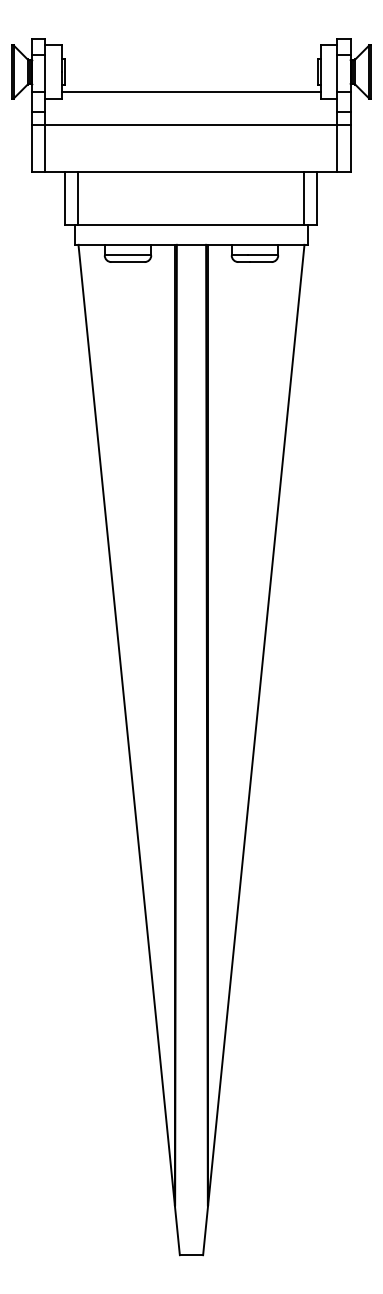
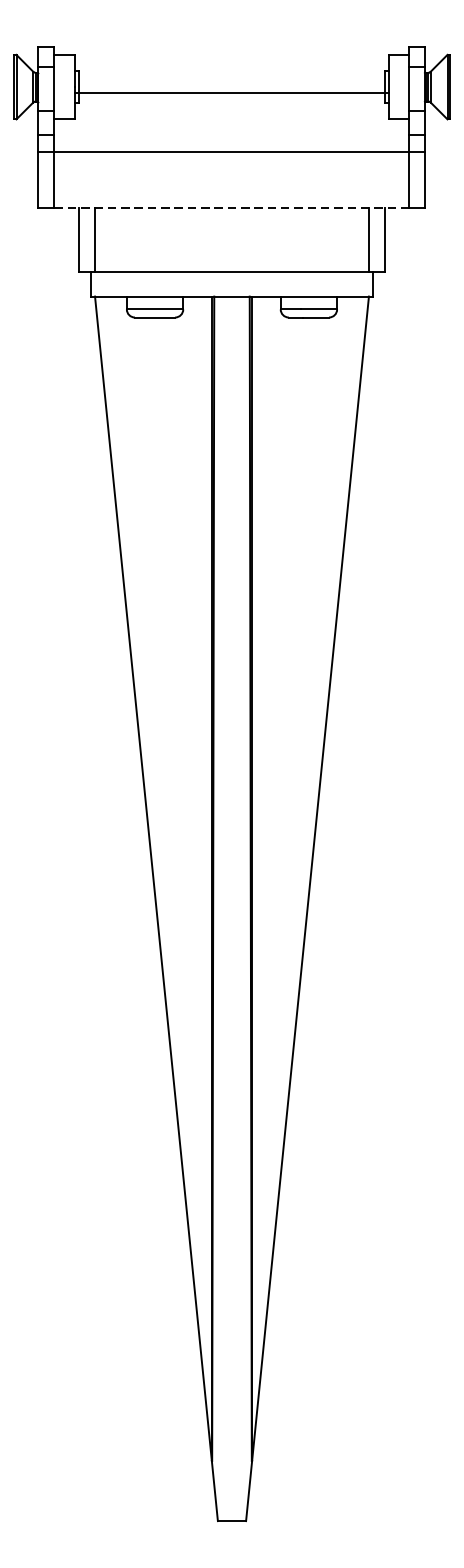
line: (190, 91) -> (230, 92), moved
line: (191, 171) -> (232, 207), solid -> dashed

